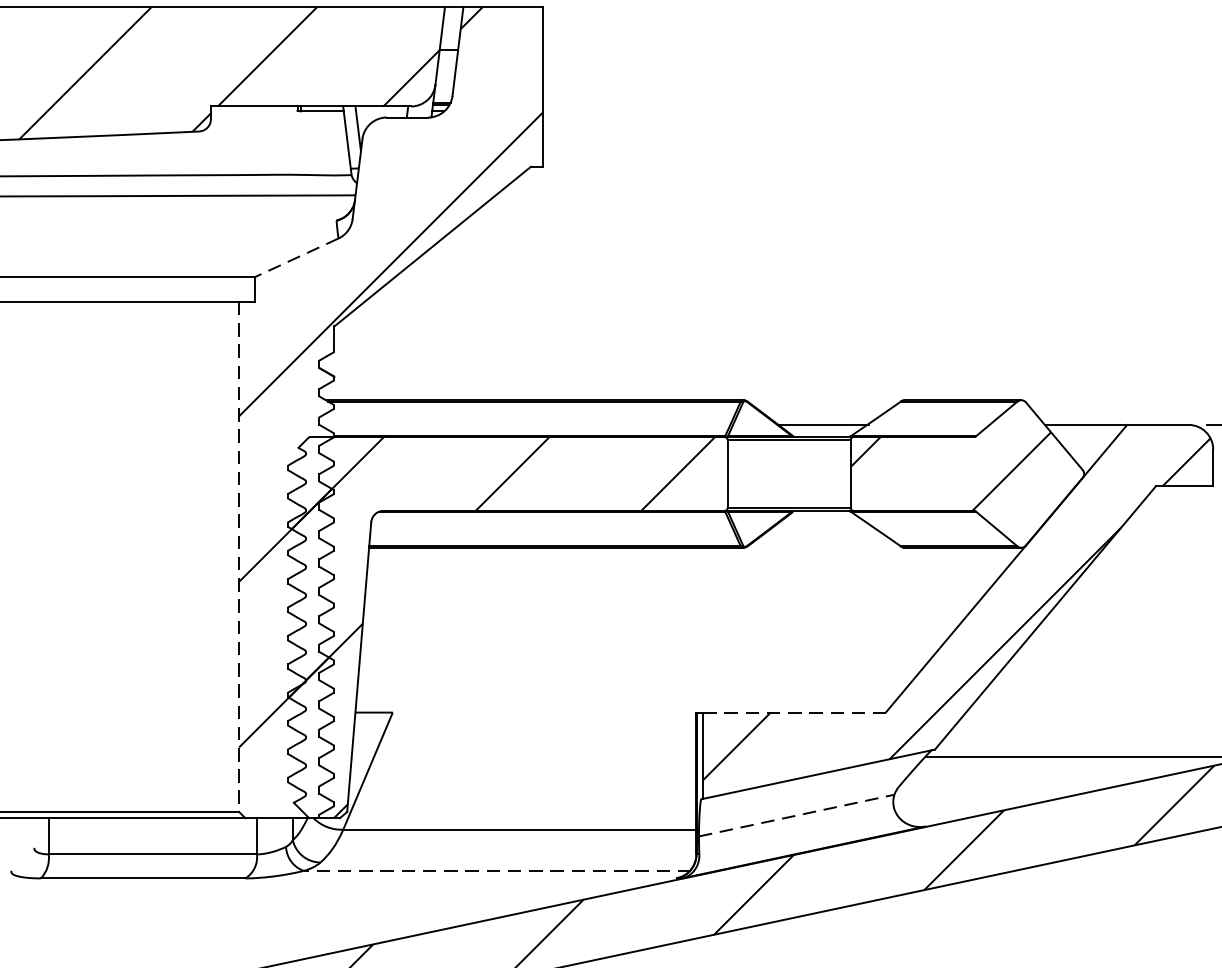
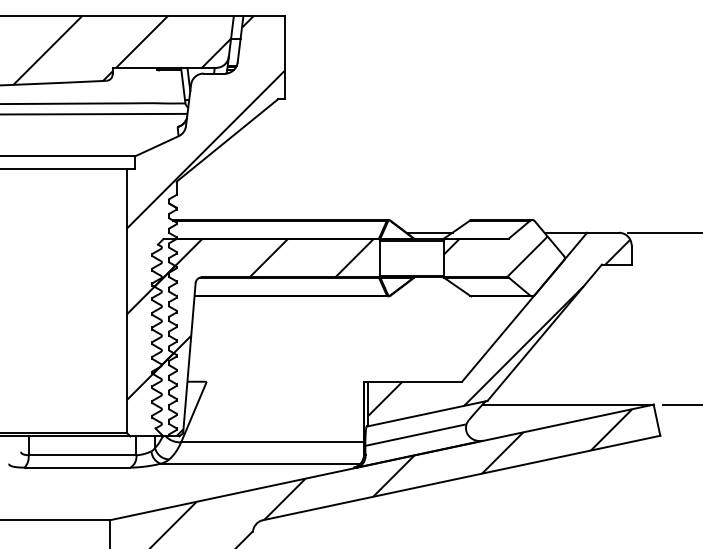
line: (297, 258) -> (157, 146), dashed -> solid
line: (239, 557) -> (127, 301), dashed -> solid
line: (795, 712) -> (415, 381), dashed -> solid
line: (797, 814) -> (416, 434), dashed -> solid
line: (496, 870) -> (260, 463), dashed -> solid

